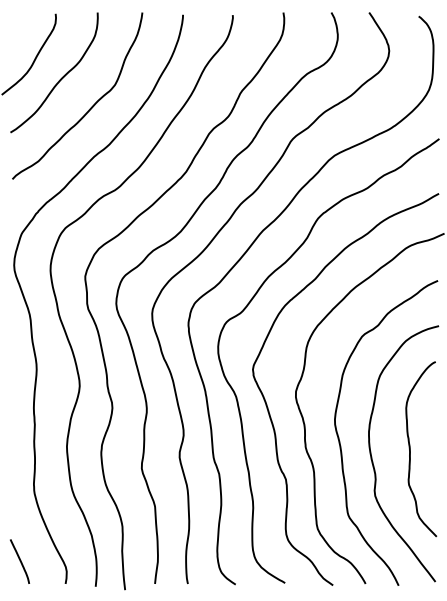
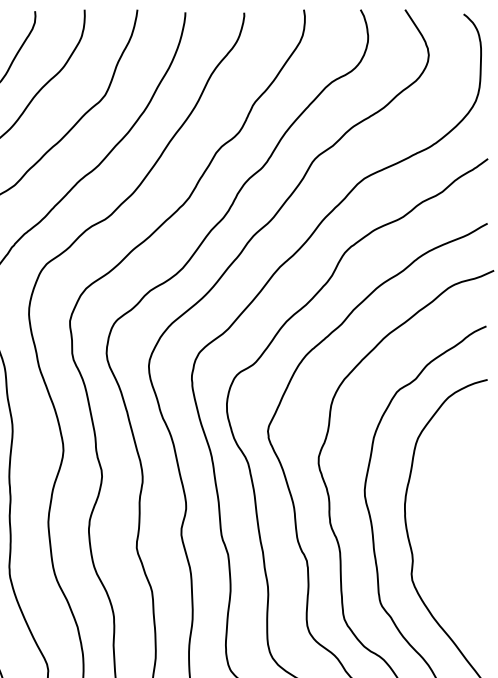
curve: (410, 449) -> (453, 525), removed

